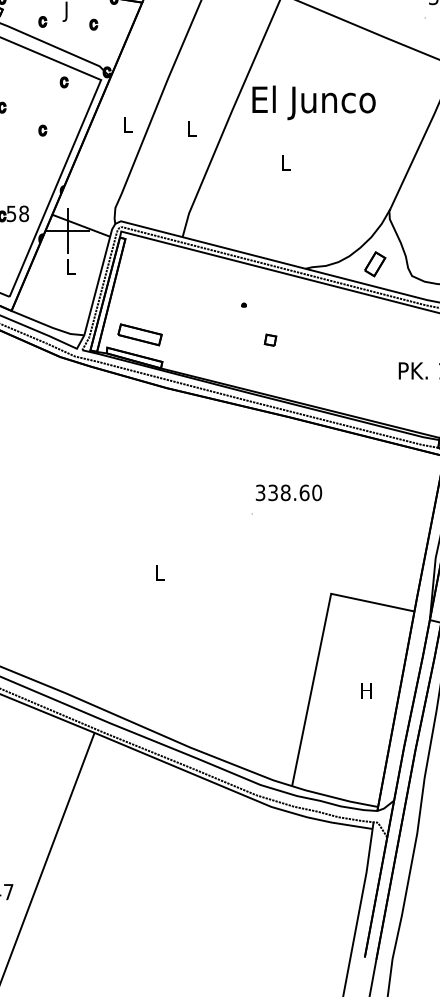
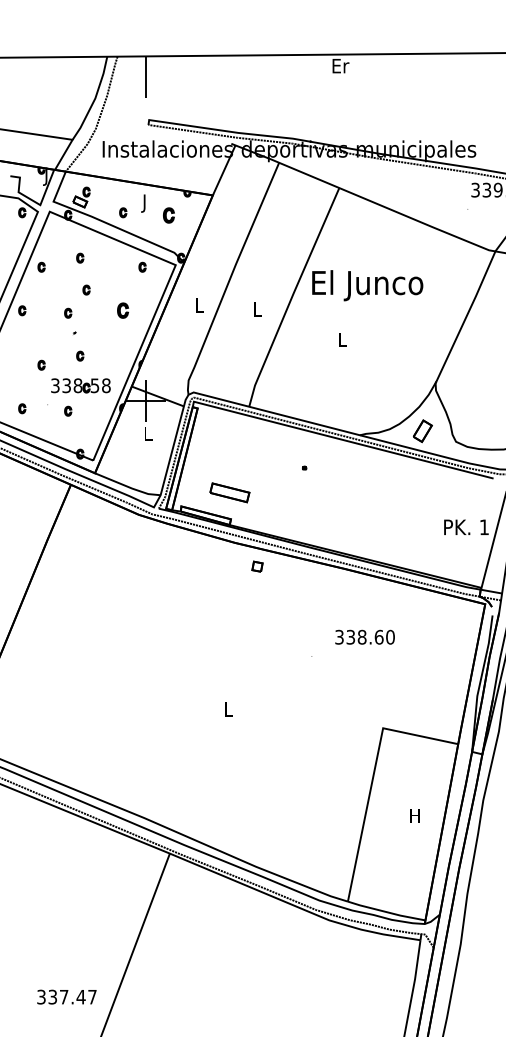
part: (94, 23) -> (169, 214), size x1.6
part: (43, 130) -> (123, 310), size x1.6
part: (139, 334) -> (229, 492), moved
part: (270, 340) -> (257, 566), moved
text: (288, 492) -> (364, 636), moved

